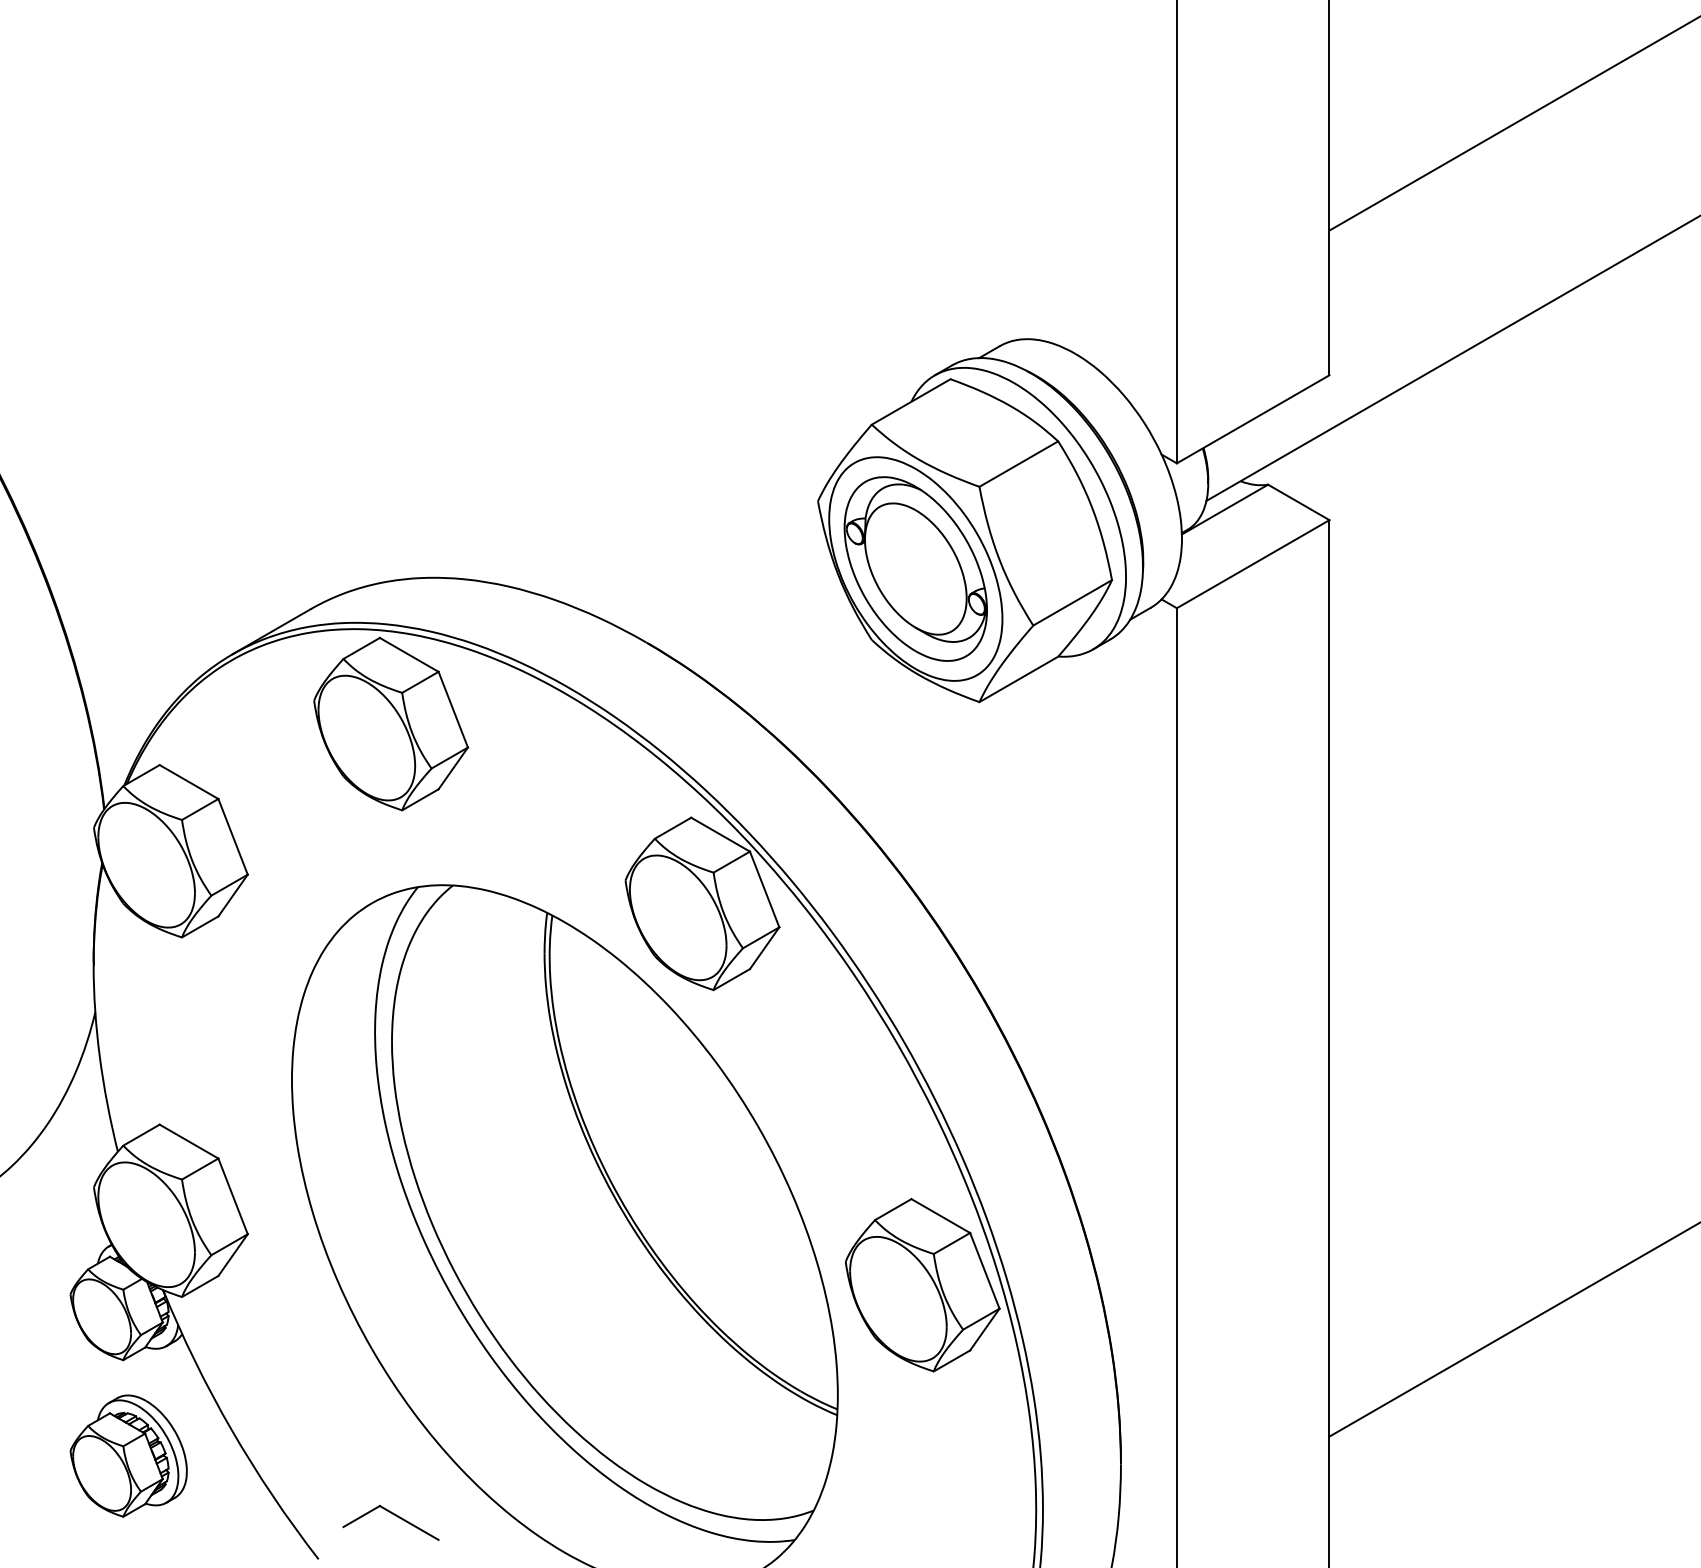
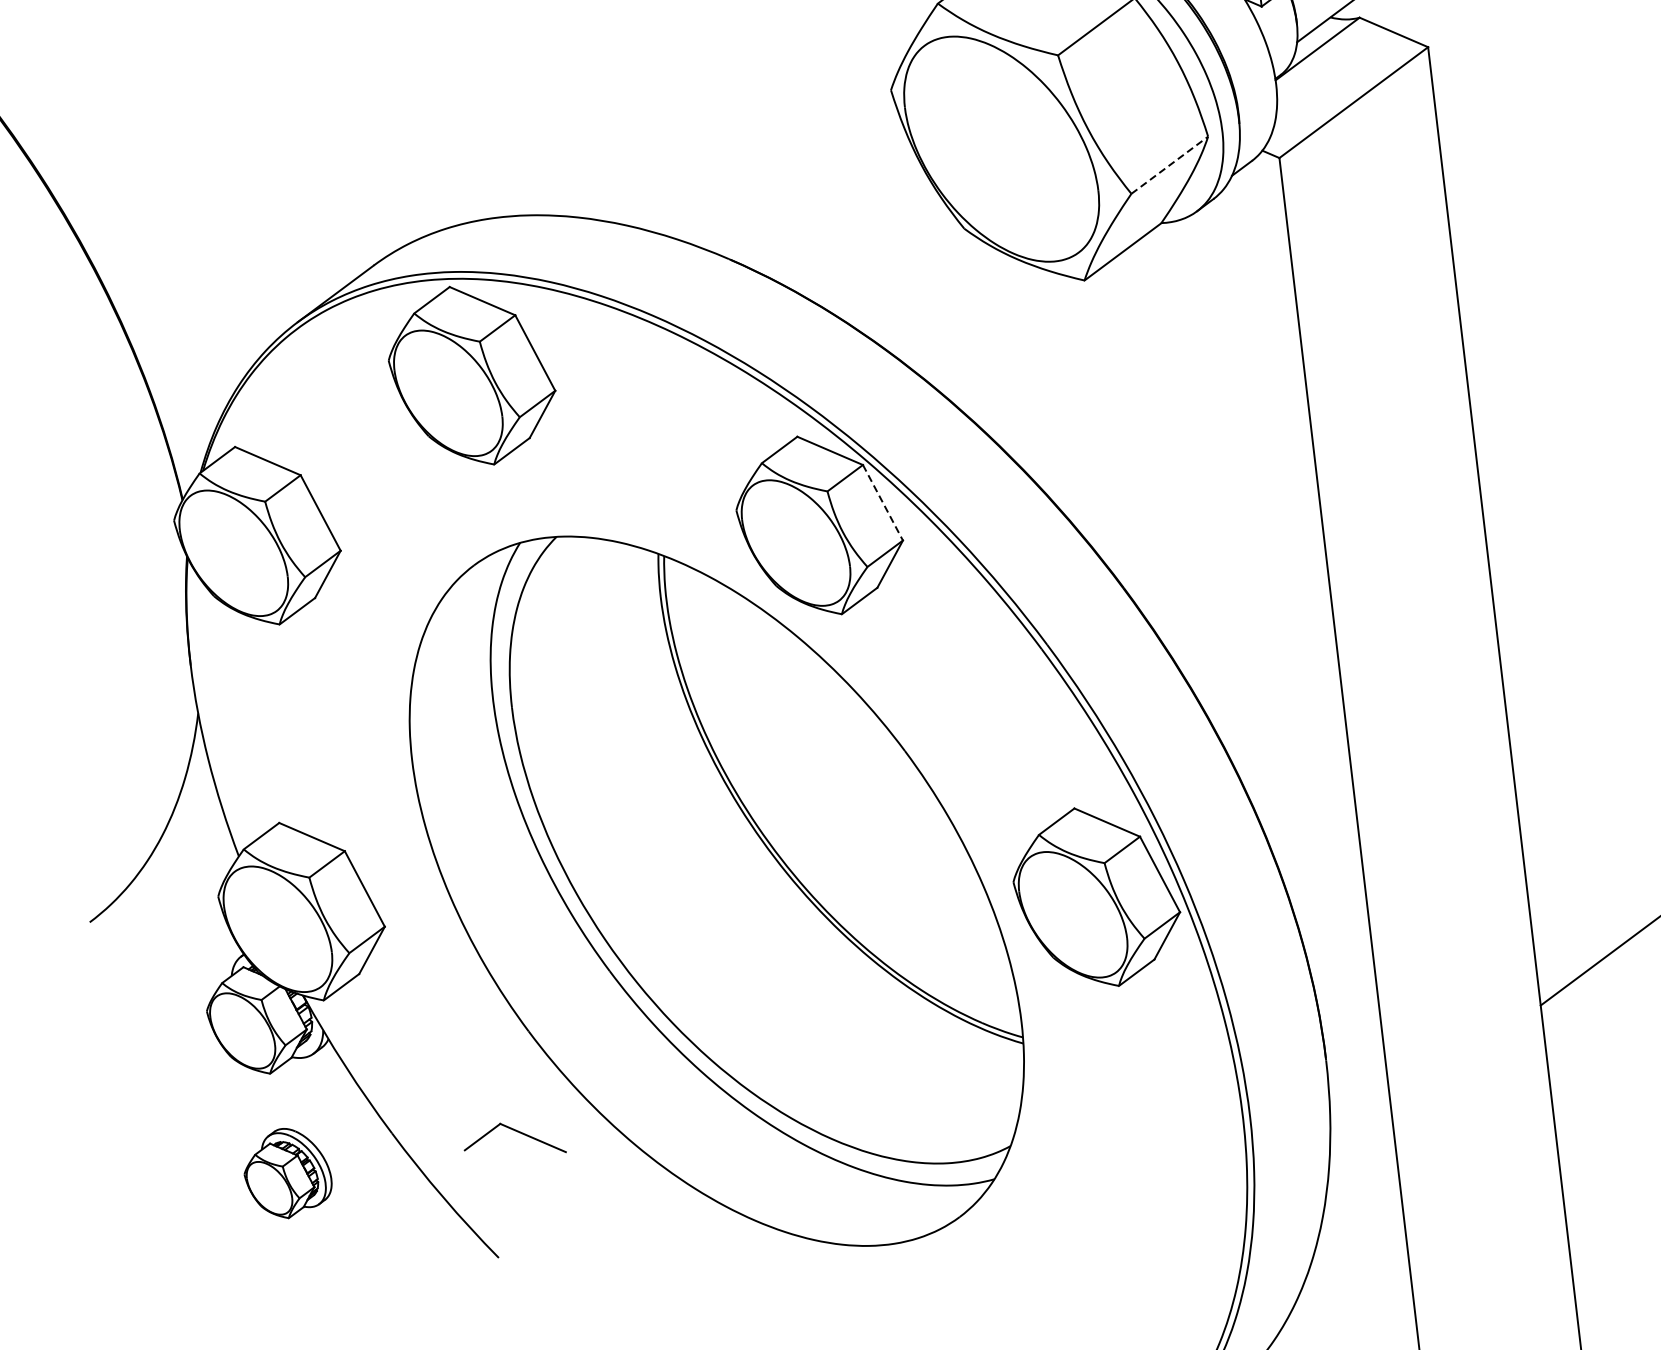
part: (915, 568) -> (1001, 148), removed
line: (1073, 602) -> (1170, 164), solid -> dashed
line: (764, 889) -> (882, 502), solid -> dashed
part: (128, 1455) -> (287, 1172), size x0.7
part: (395, 1516) -> (517, 1132), moved

